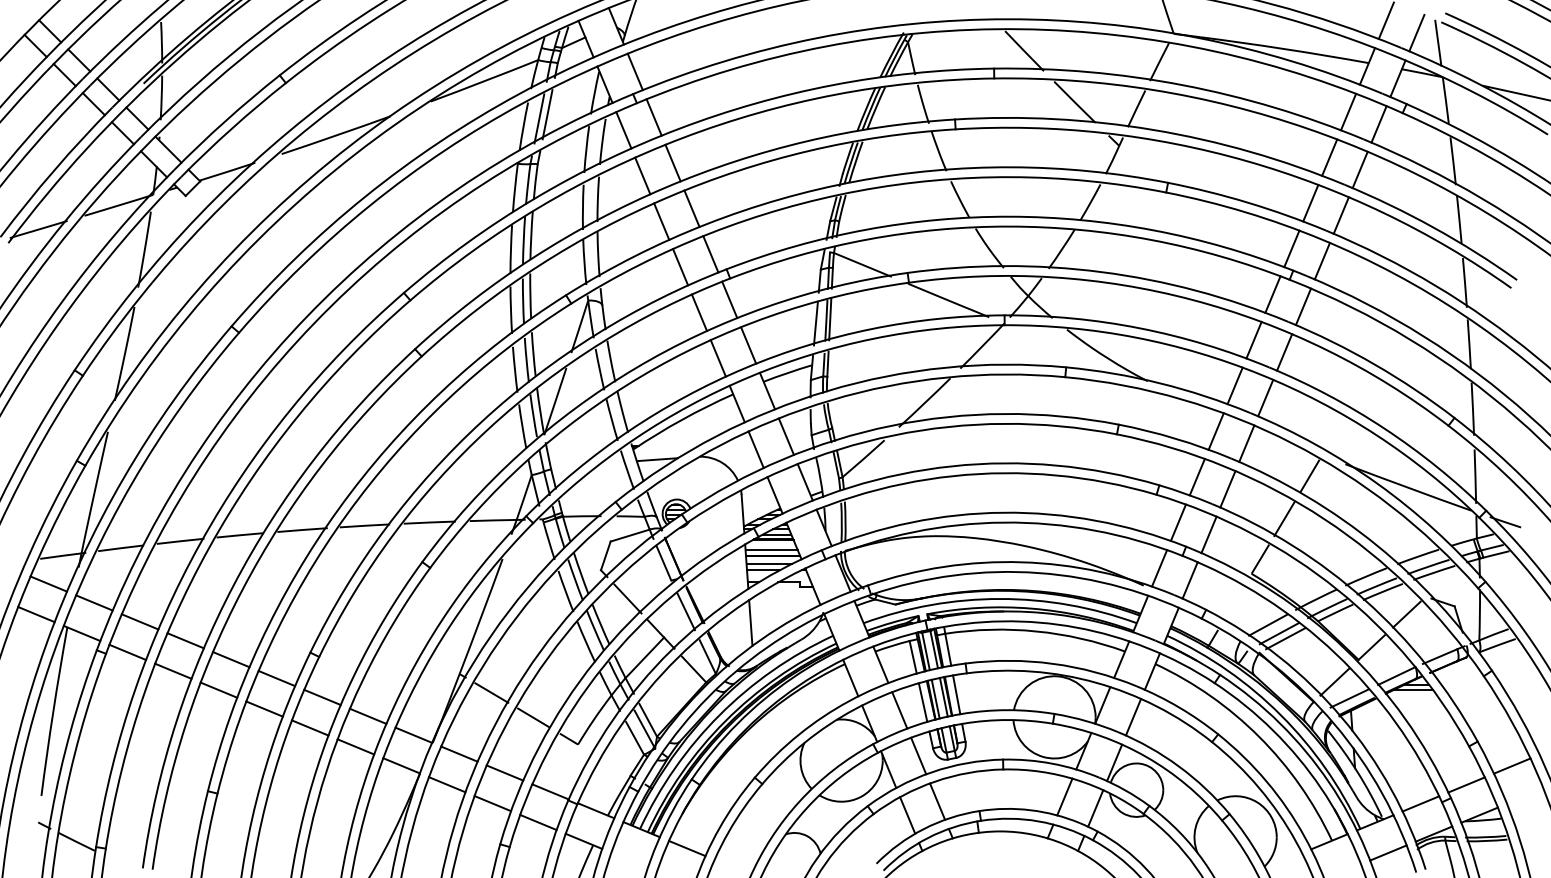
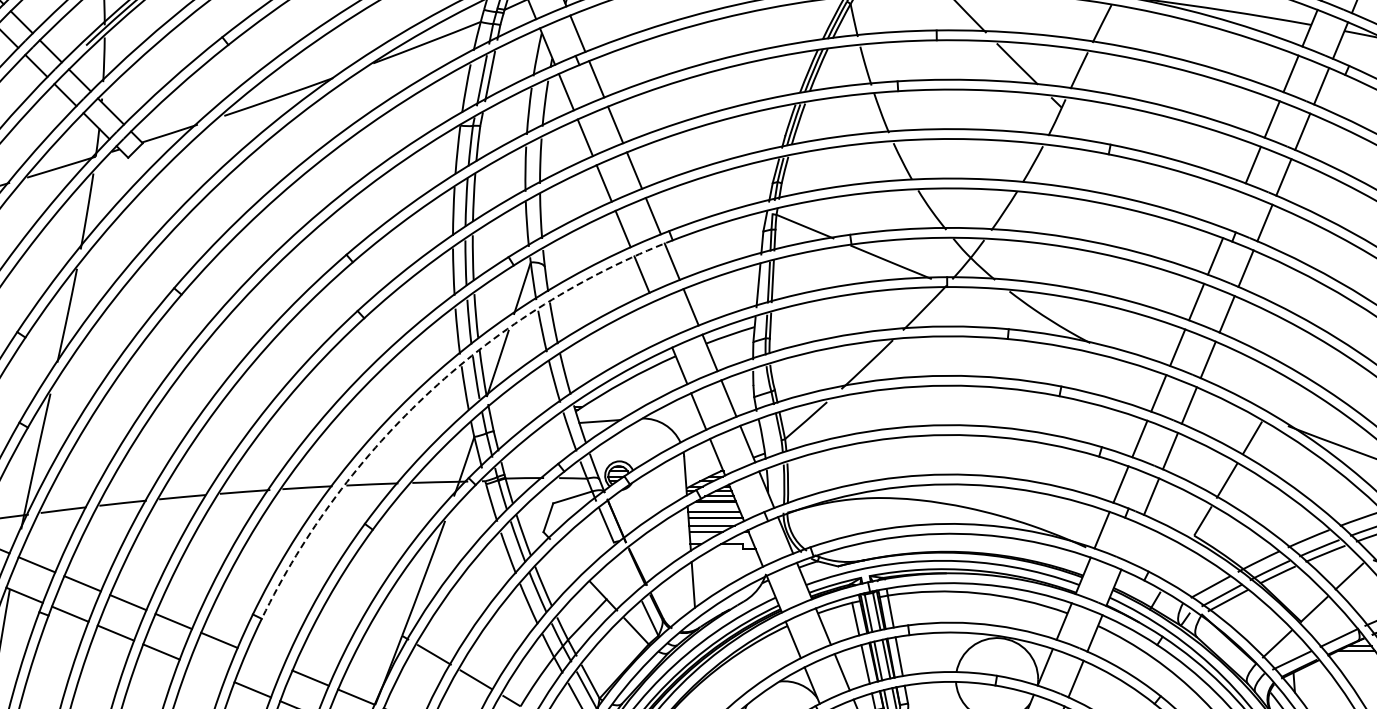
line: (1291, 248) -> (1234, 210), removed
line: (717, 358) -> (660, 320), removed
arc: (488, 428) -> (431, 390), solid -> dashed
line: (1189, 580) -> (1132, 542), removed
line: (627, 598) -> (570, 560), removed
line: (685, 611) -> (628, 573), removed
line: (322, 696) -> (265, 658), removed
line: (264, 708) -> (207, 670), removed

